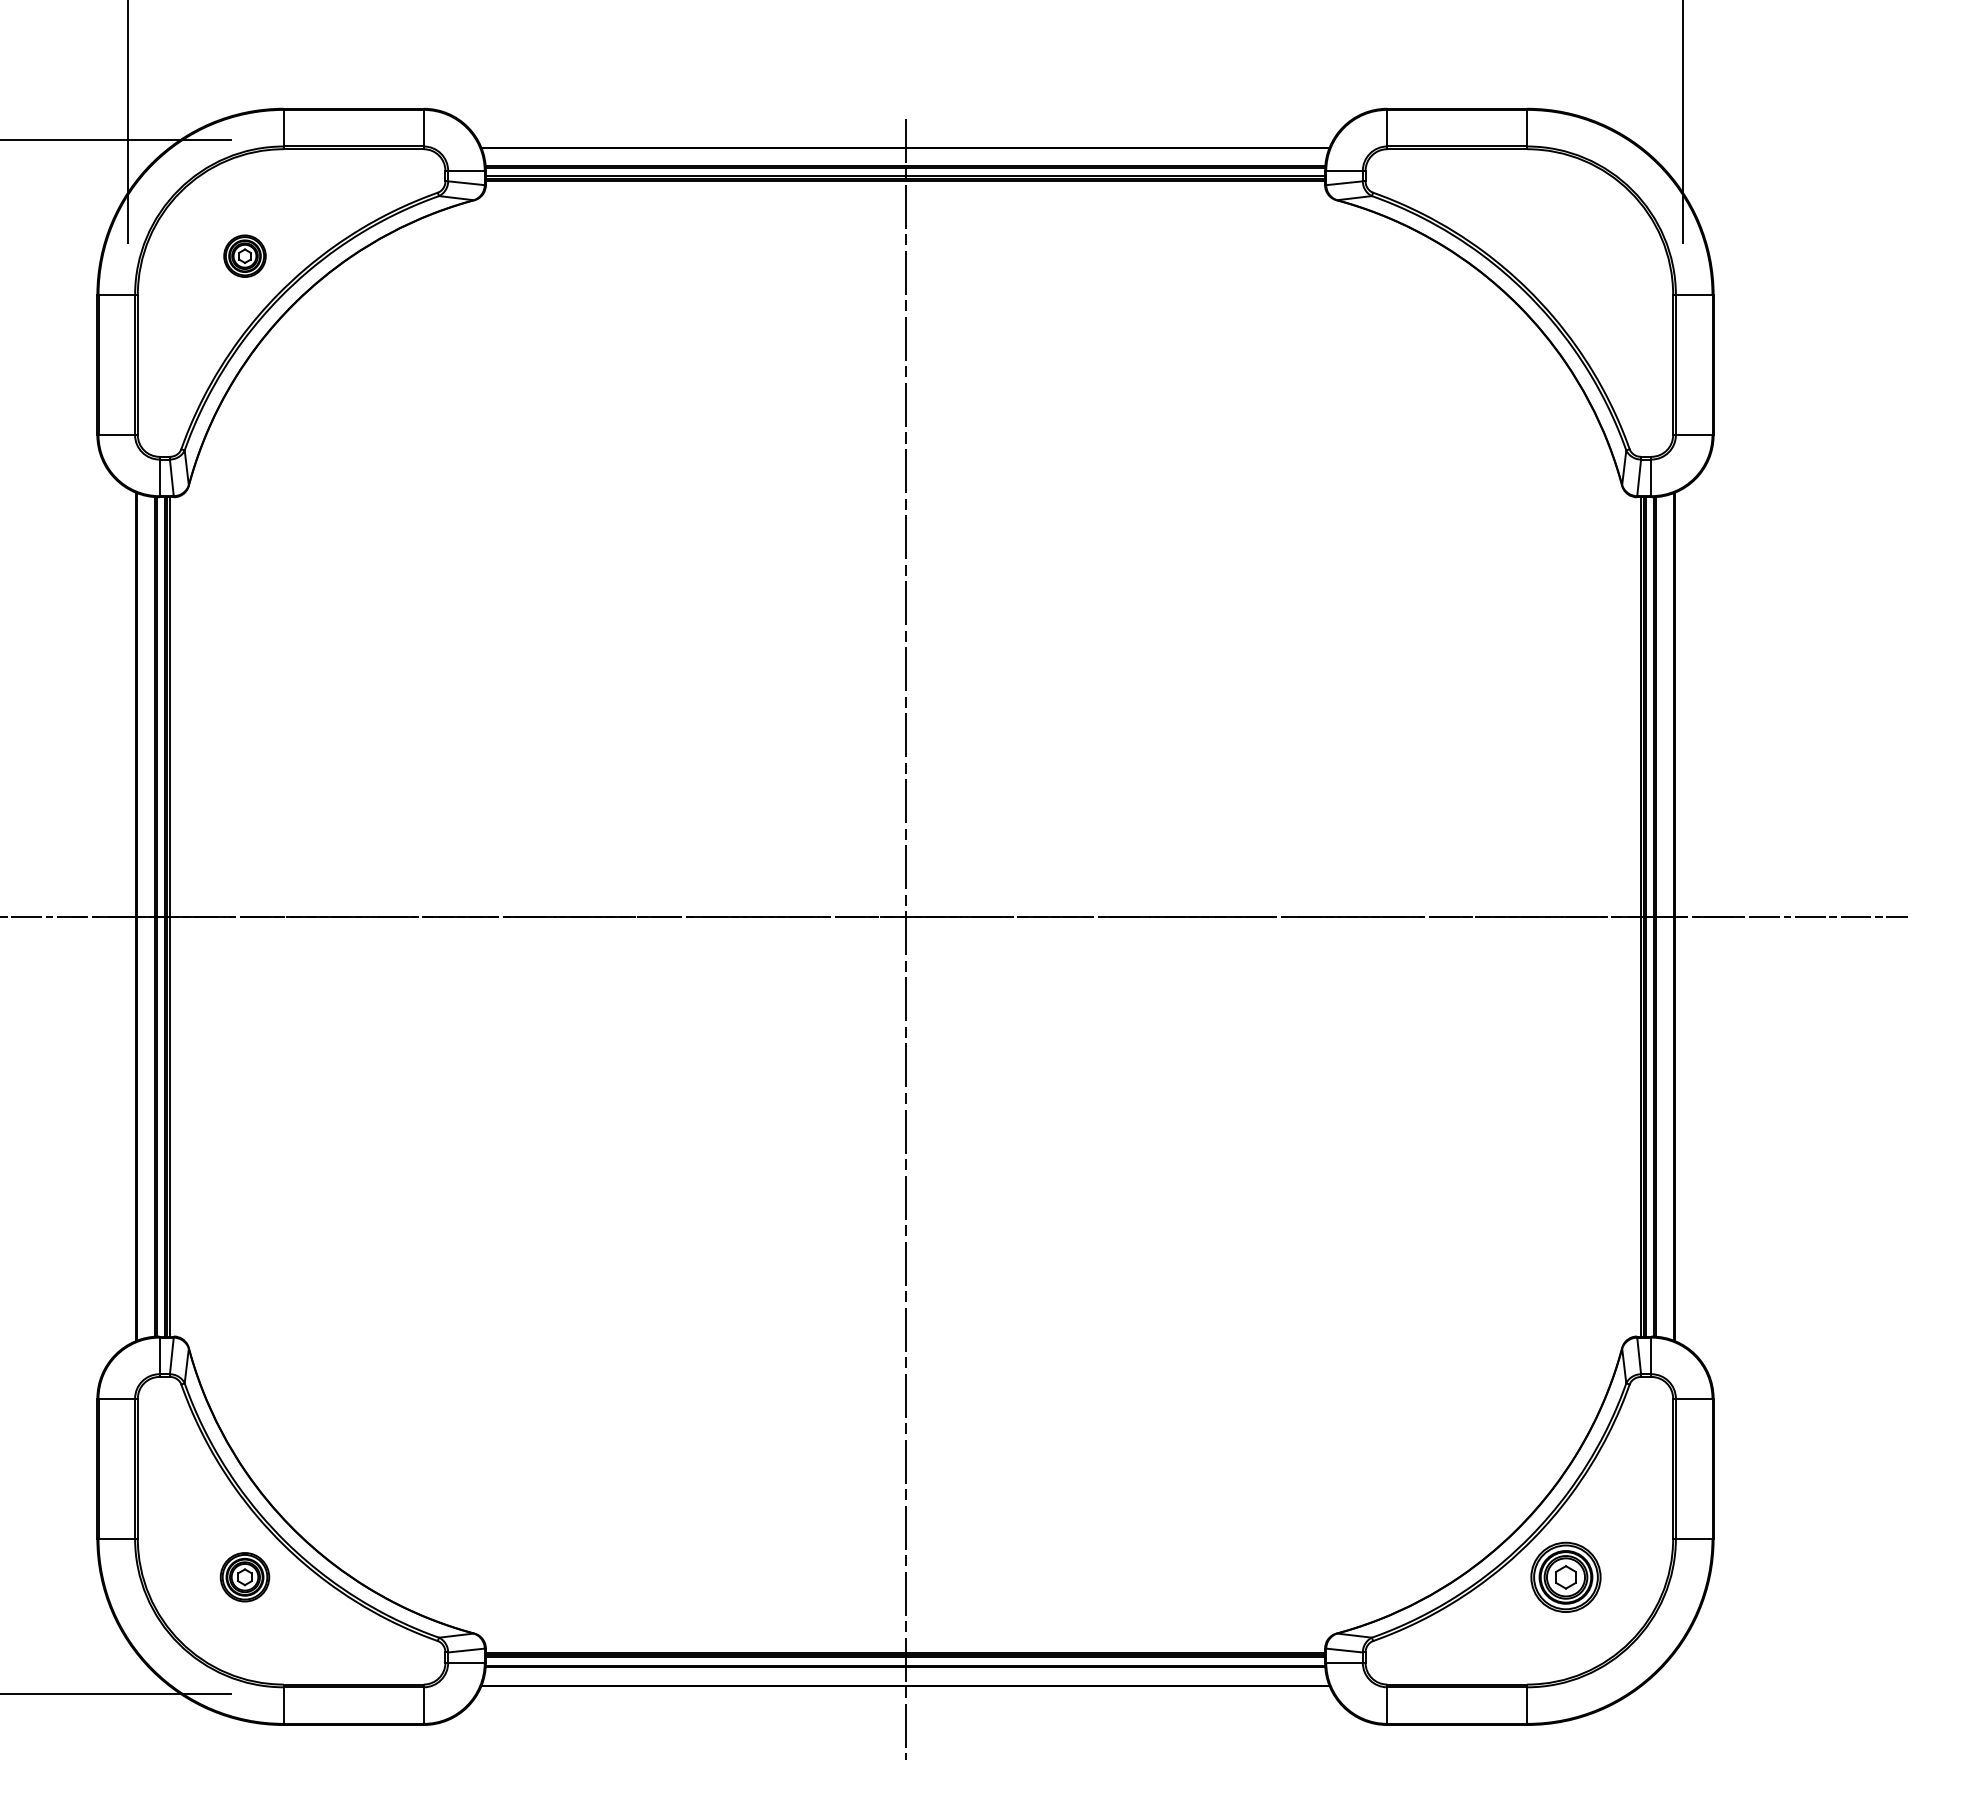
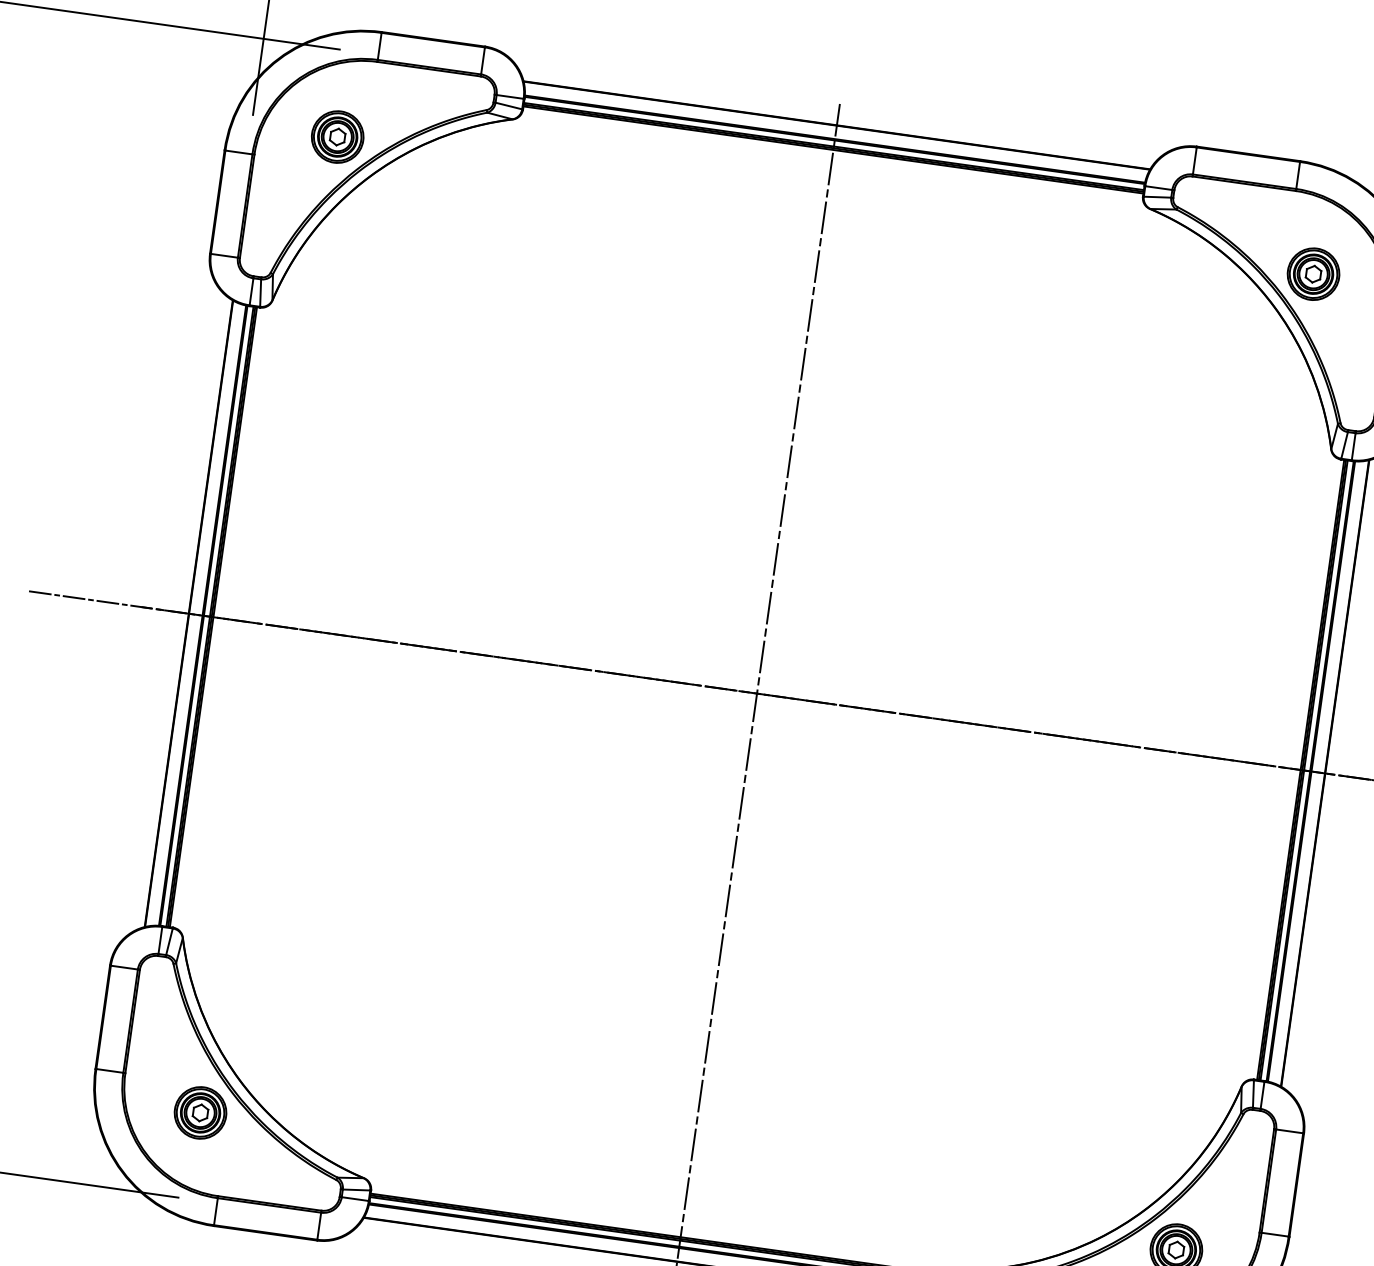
part: (244, 255) -> (337, 136), size x1.67
part: (1565, 255) -> (1313, 273), added
part: (244, 1576) -> (200, 1112), size x1.43

